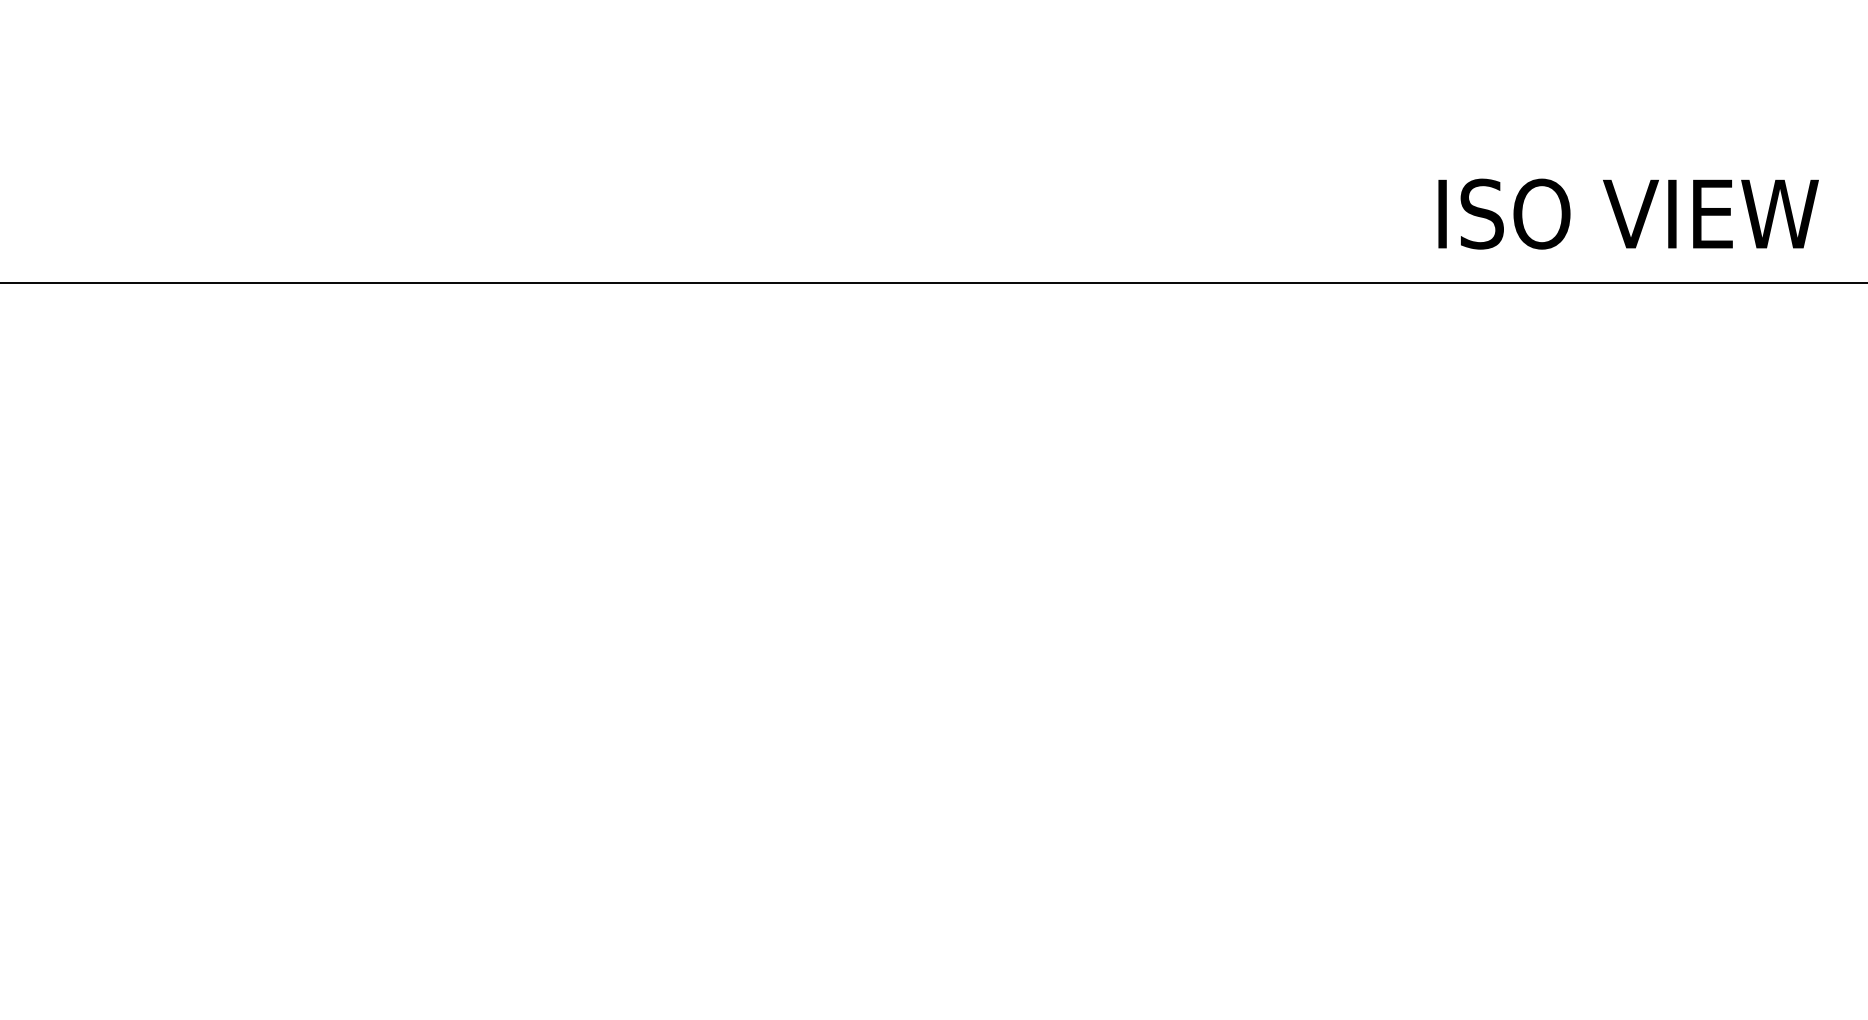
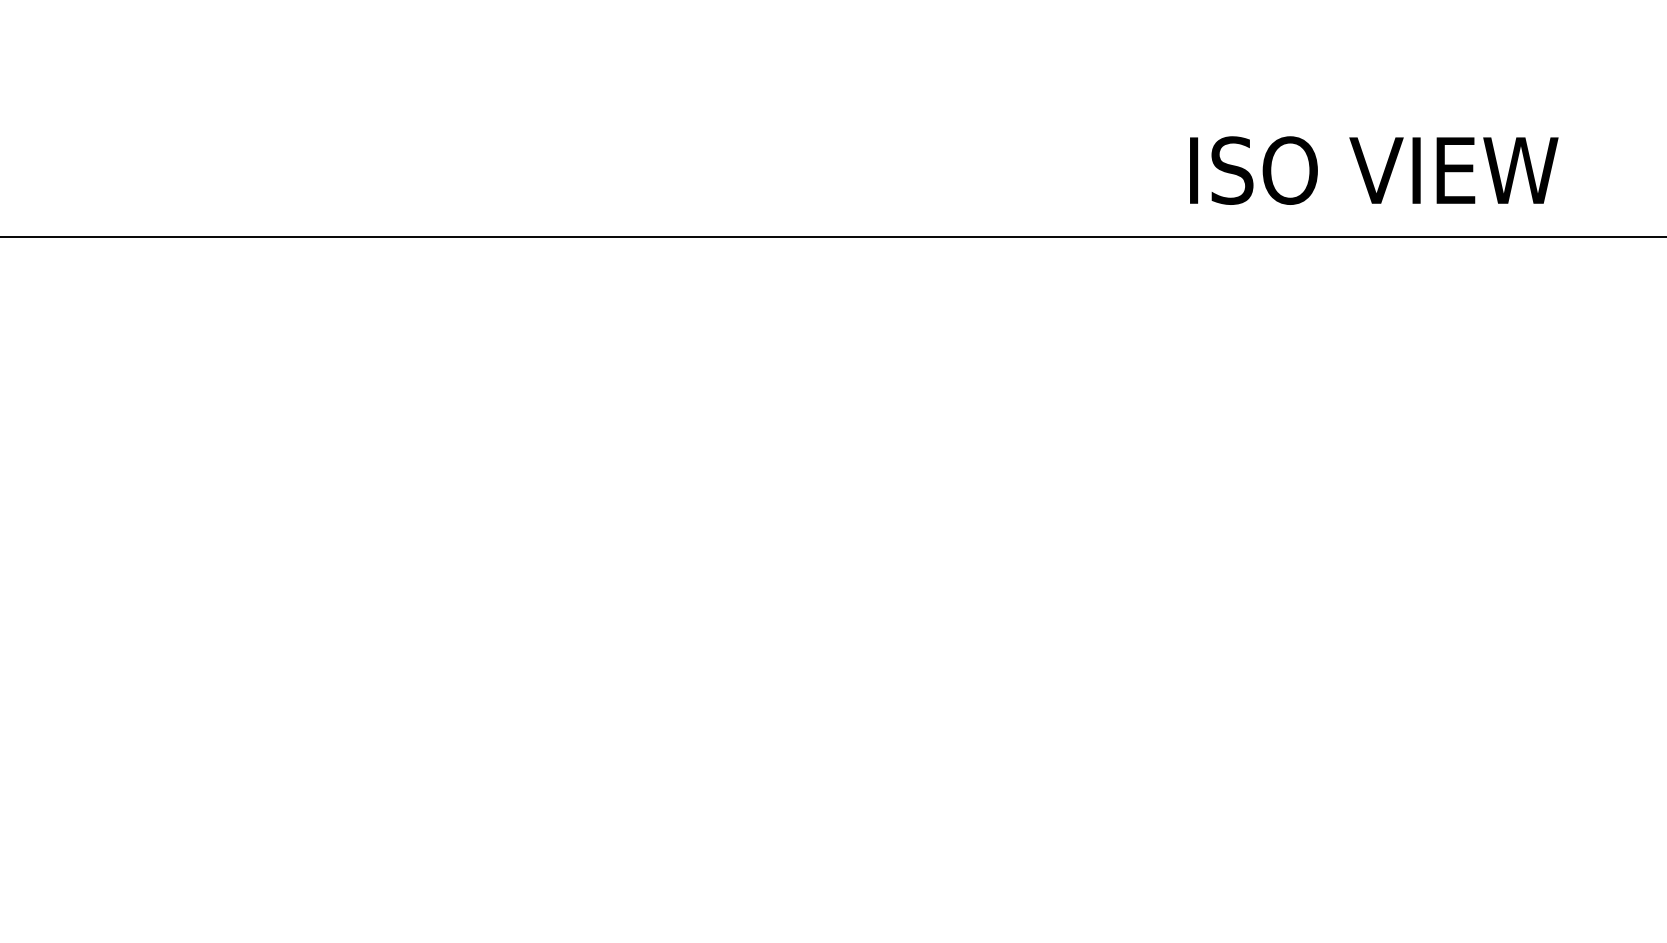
text: (1628, 213) -> (1374, 170), moved

